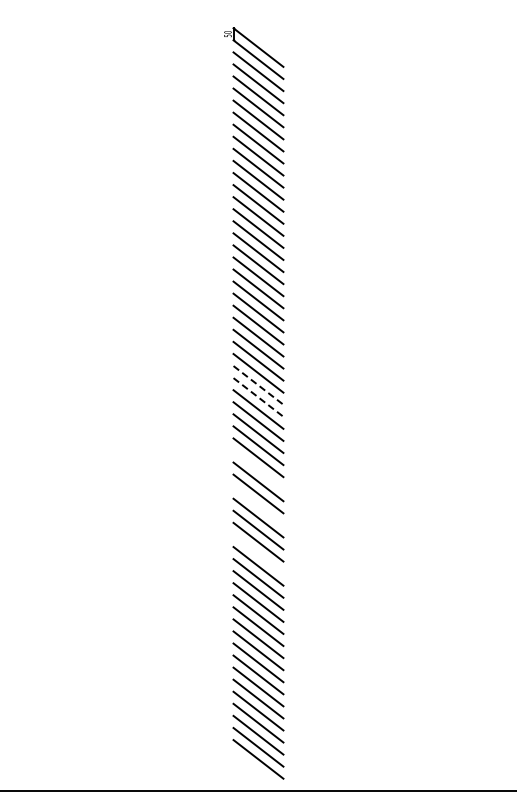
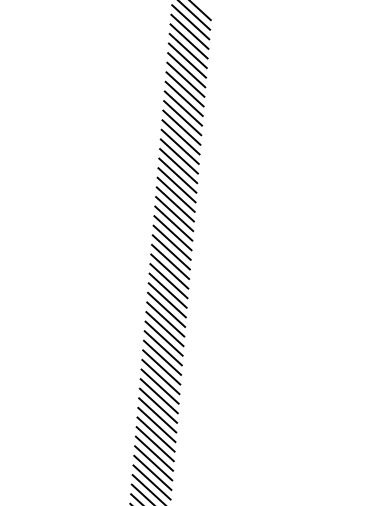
line: (258, 385) -> (169, 271), dashed -> solid
line: (258, 397) -> (168, 281), dashed -> solid
line: (258, 469) -> (164, 338), added
line: (258, 505) -> (161, 367), added
line: (258, 553) -> (158, 405), added

